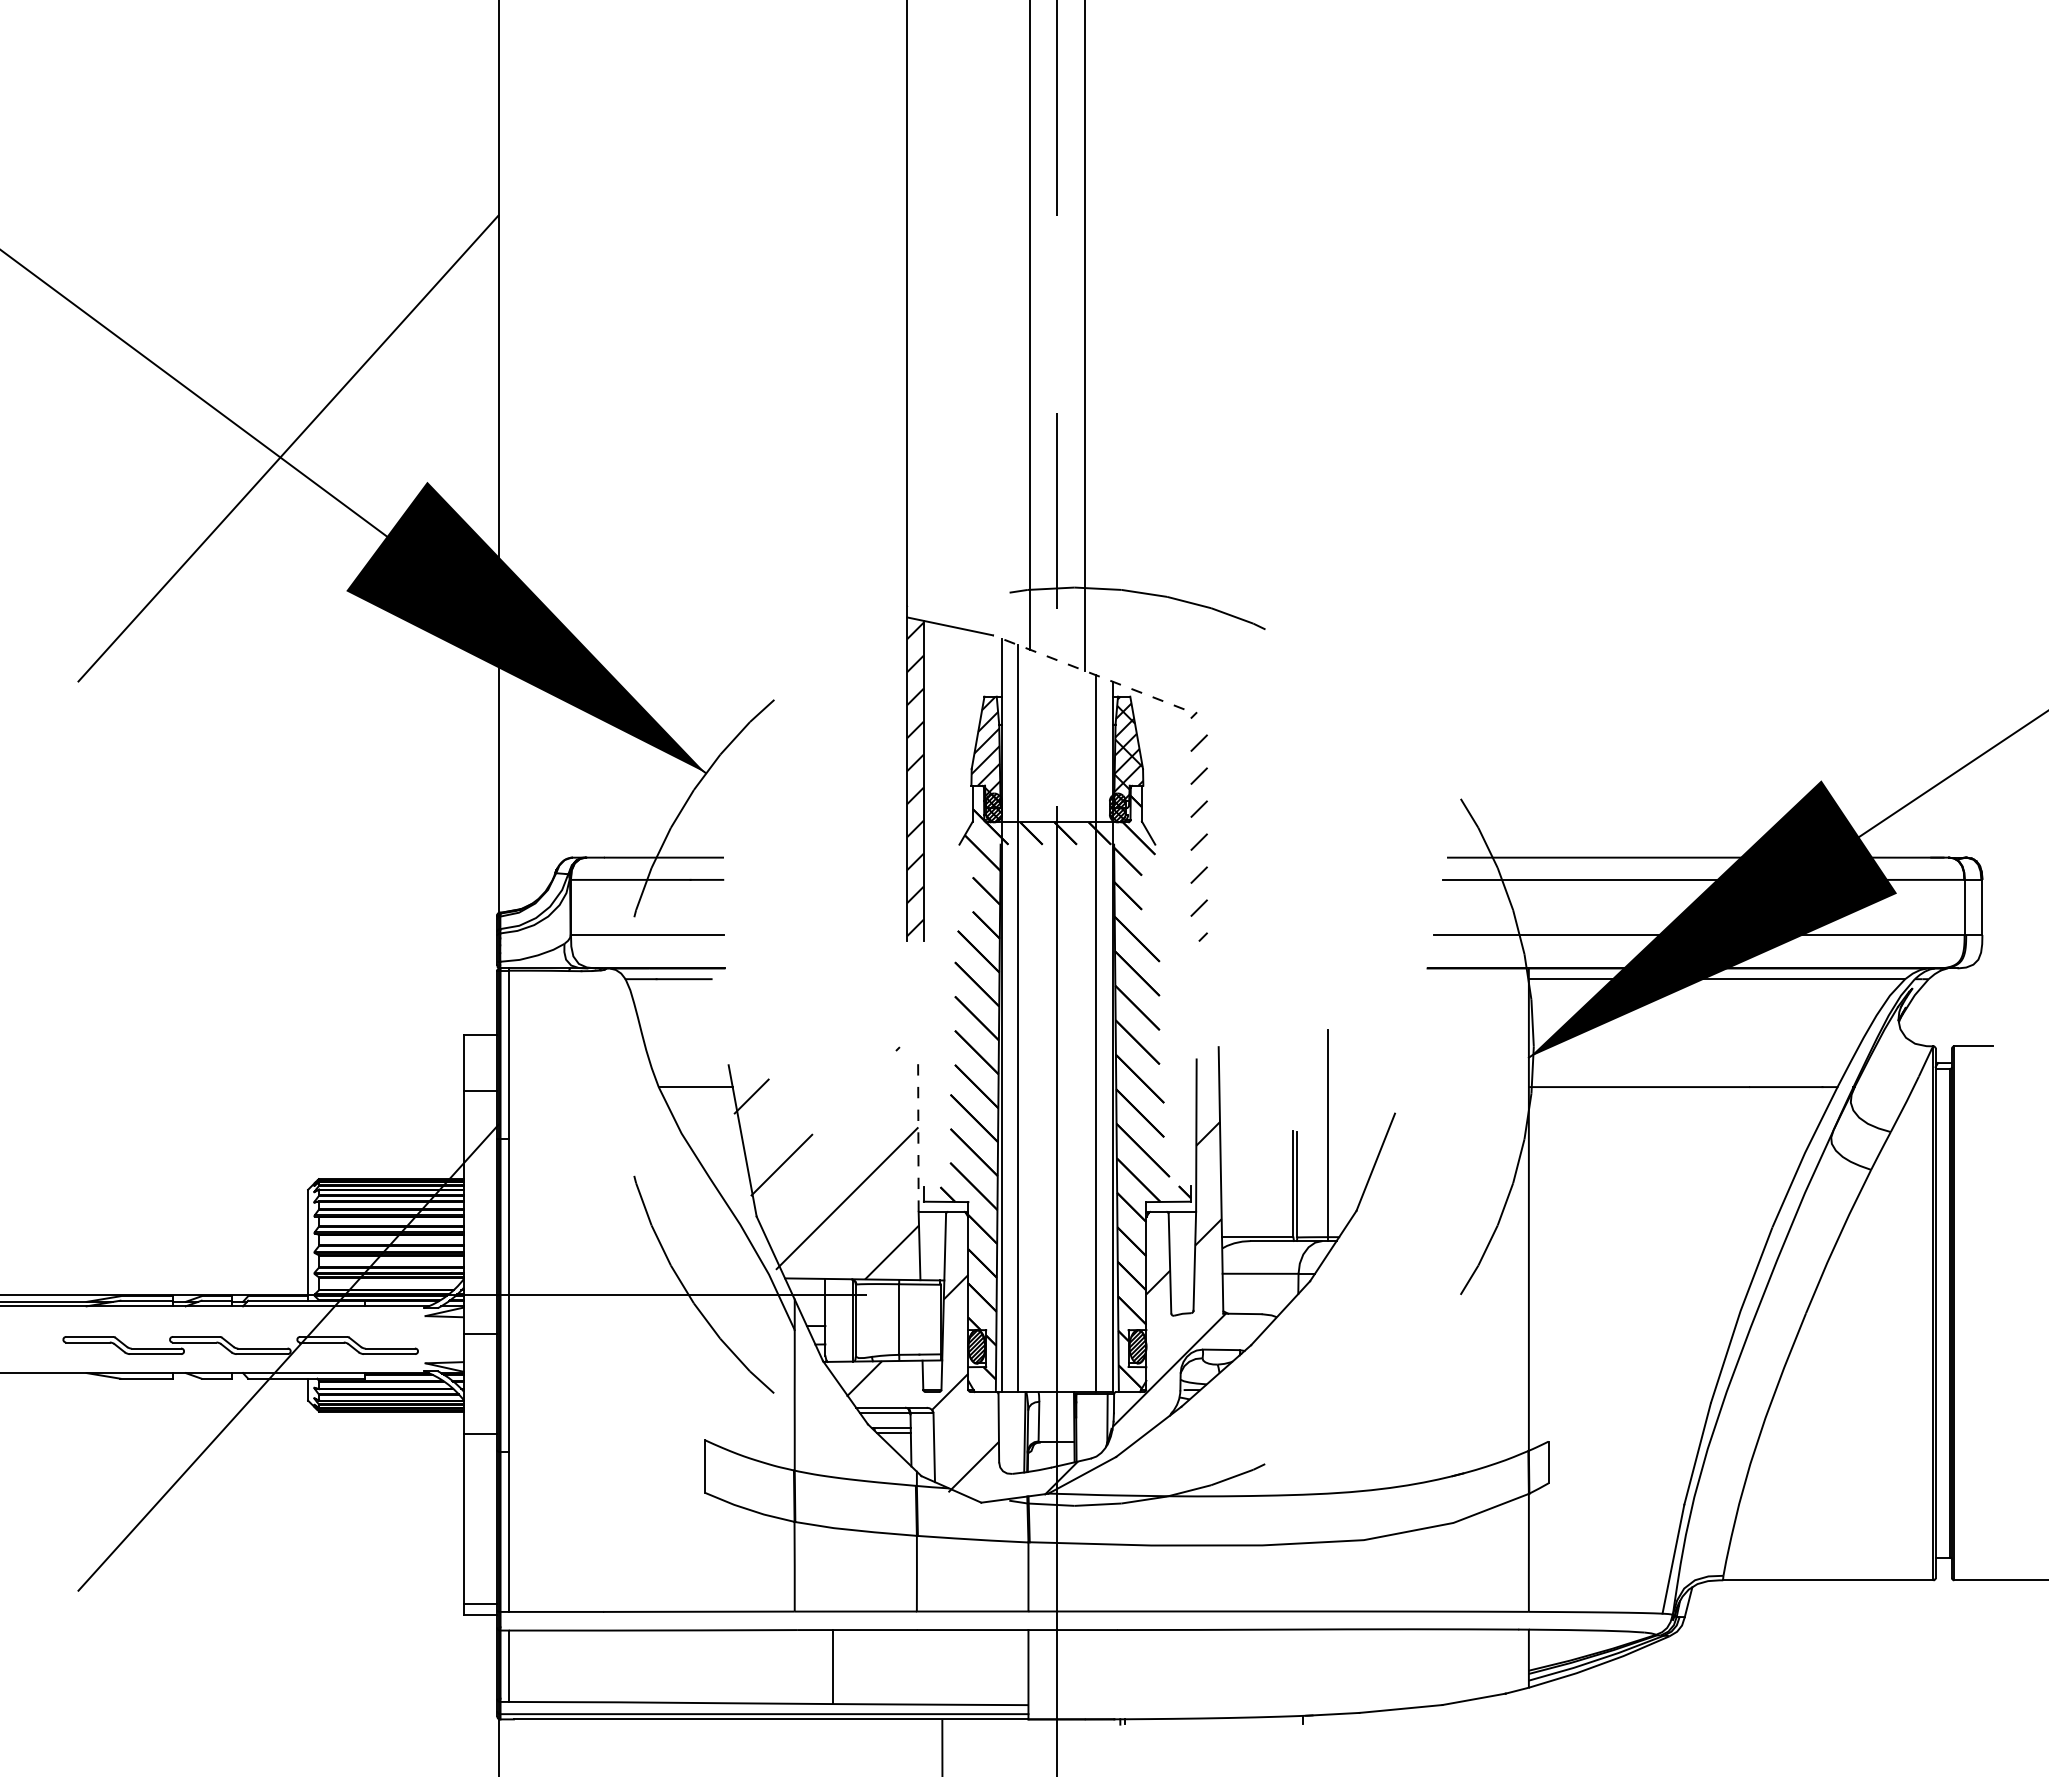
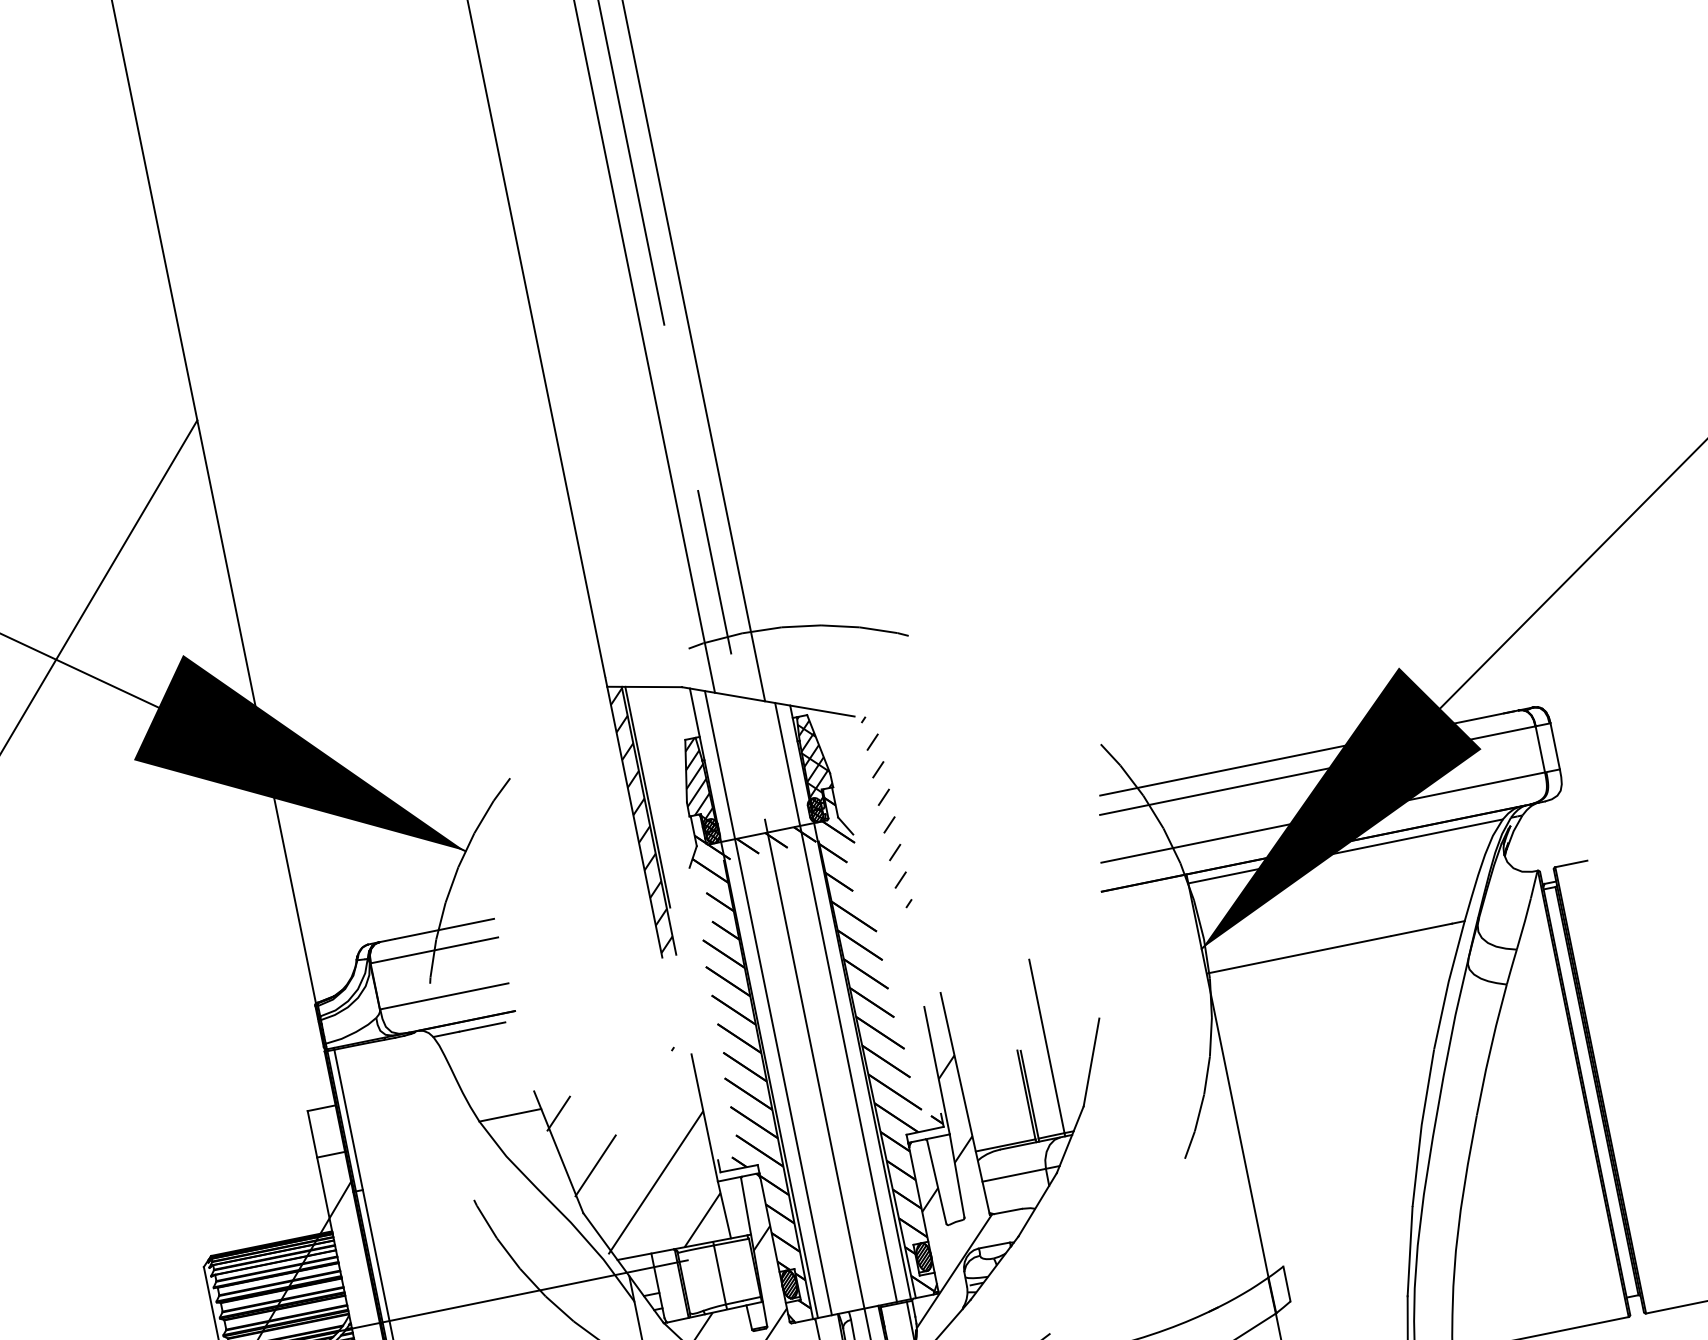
line: (1088, 672) -> (768, 701), dashed -> solid
line: (927, 753) -> (647, 797), added
line: (918, 1135) -> (704, 1117), dashed -> solid

